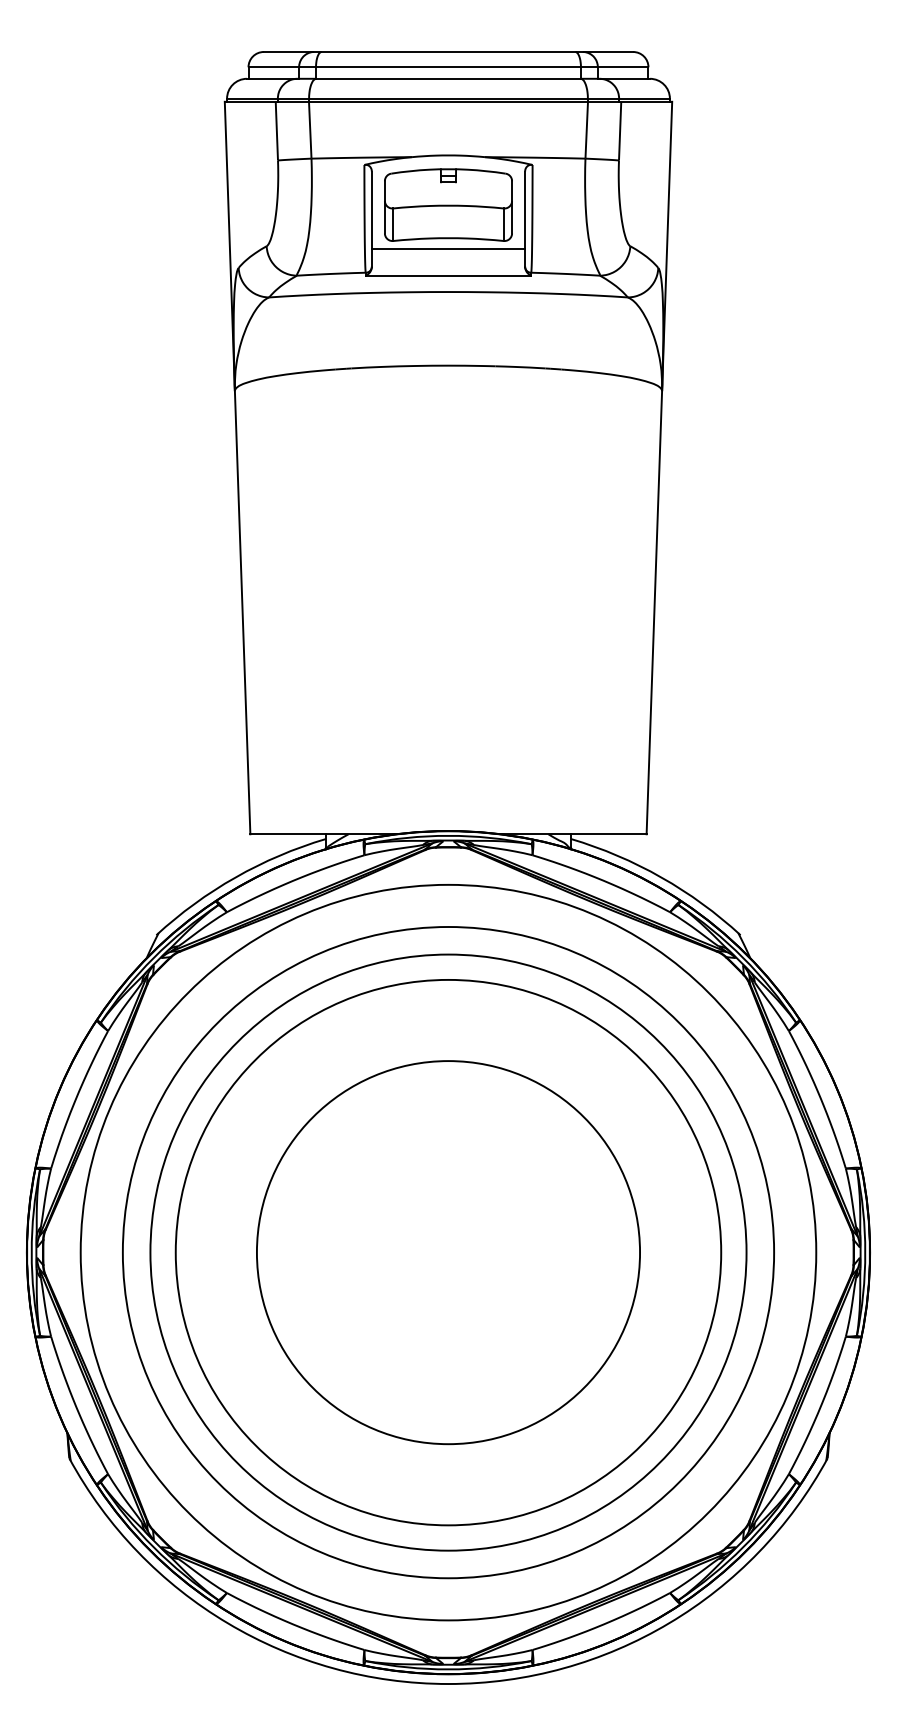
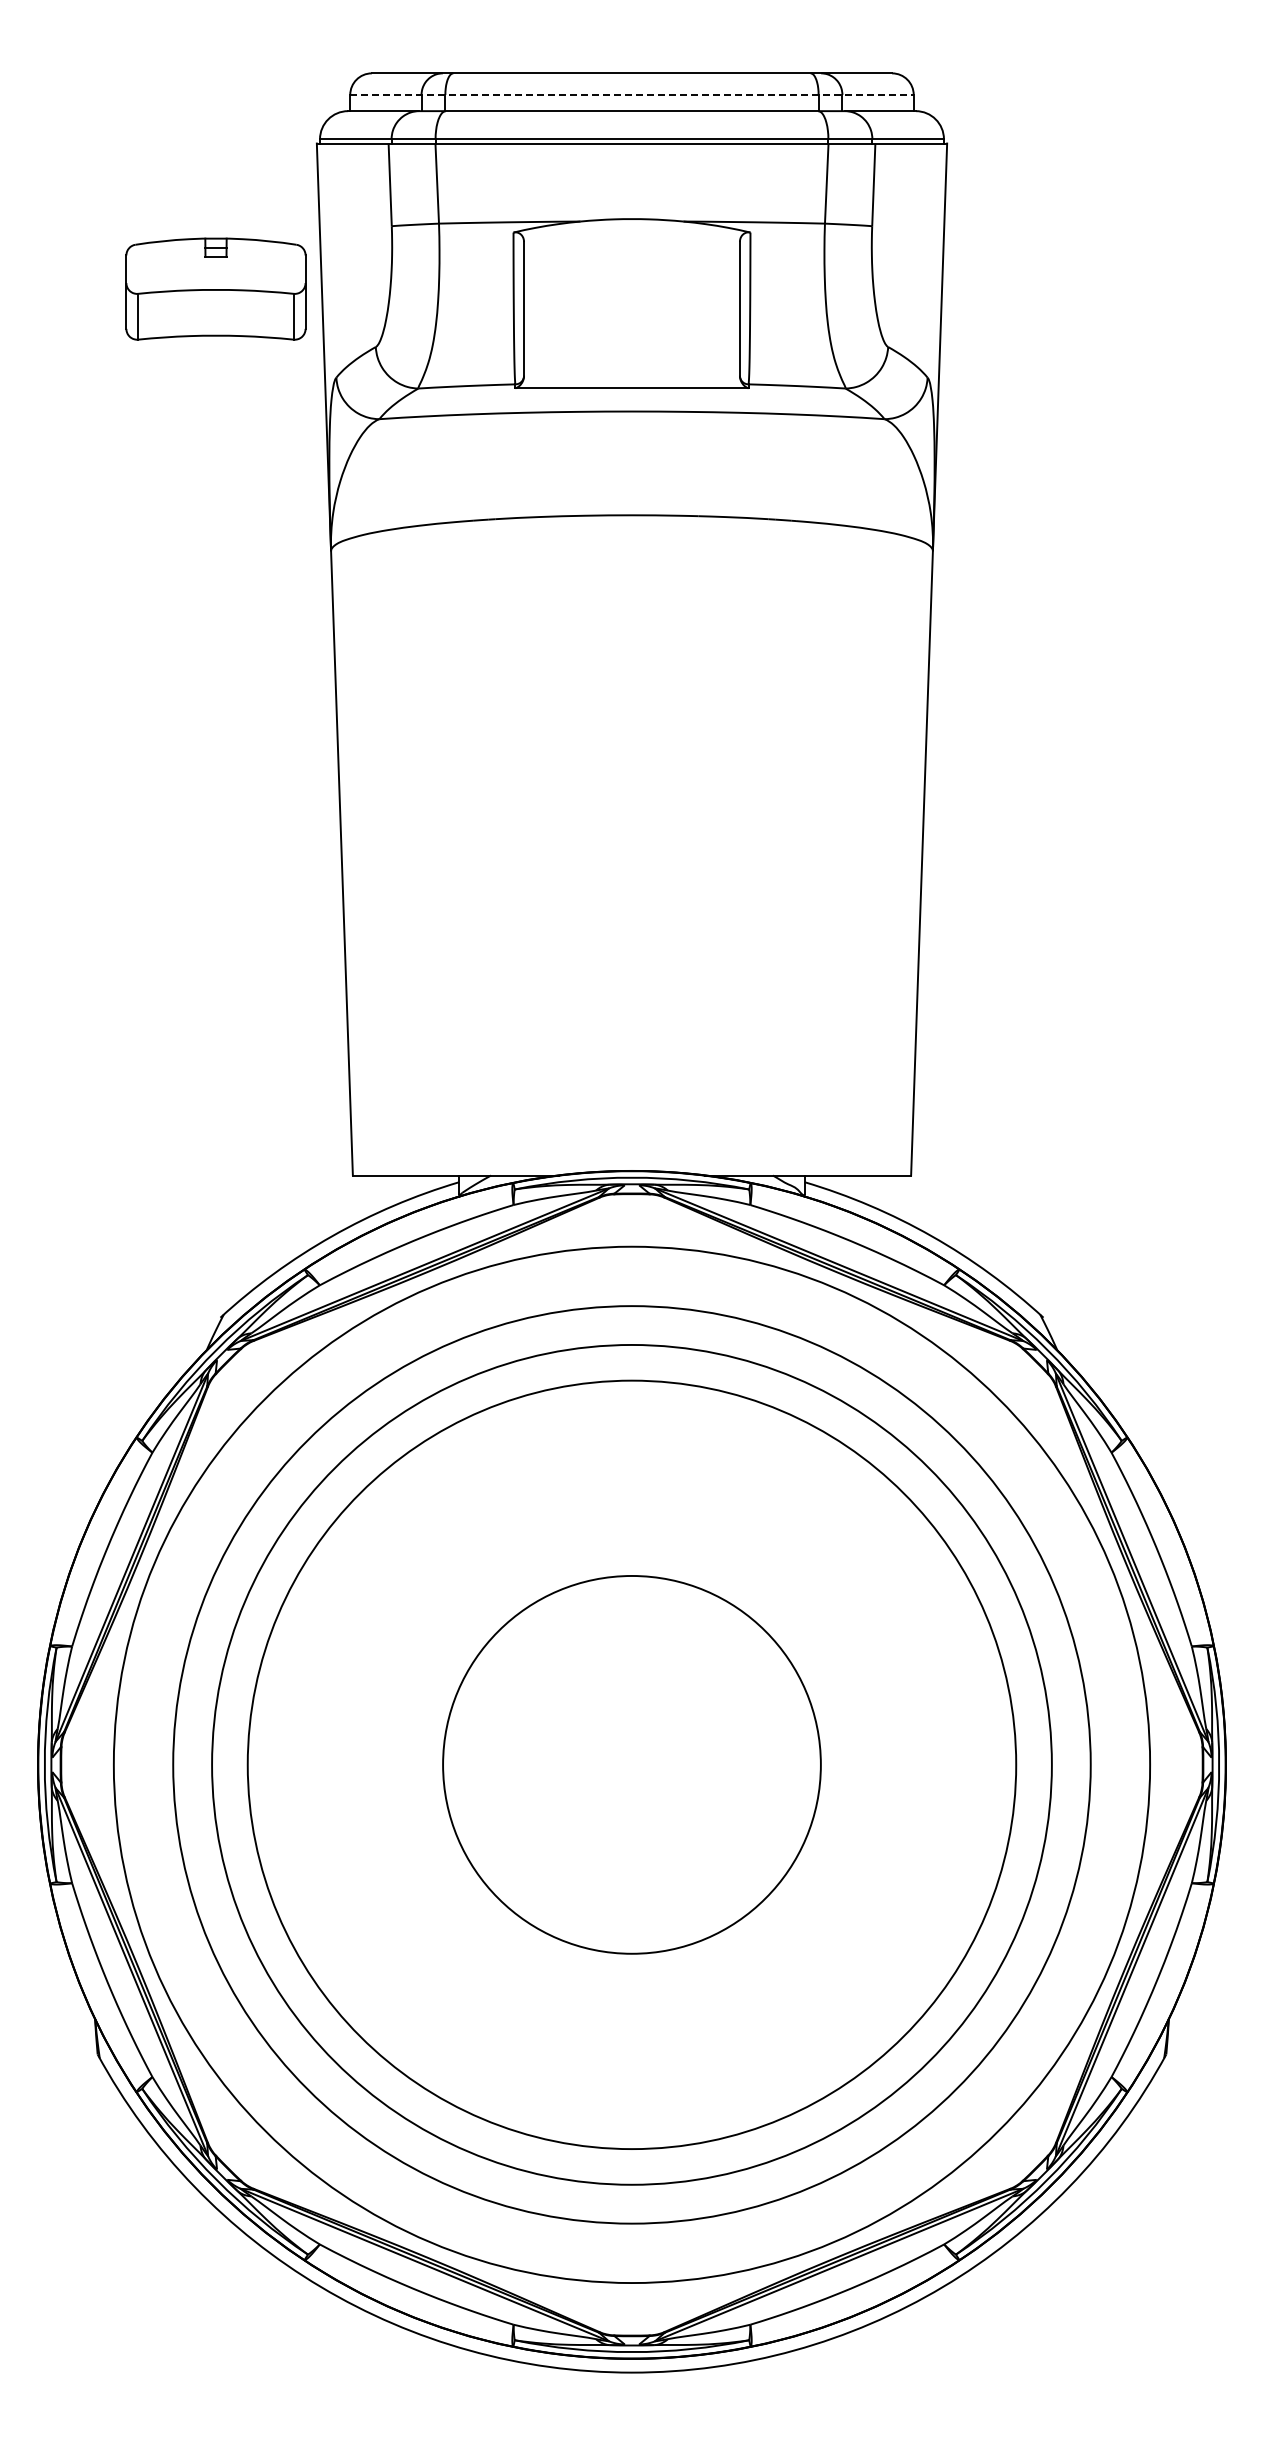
line: (448, 66) -> (631, 94), solid -> dashed
part: (448, 204) -> (215, 288), moved
line: (448, 248) -> (631, 350), removed
circle: (448, 1252) -> (631, 1764), size x0.7

